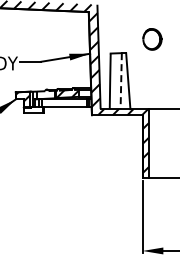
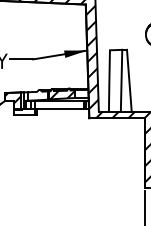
line: (121, 81) -> (121, 81), dashed -> solid

